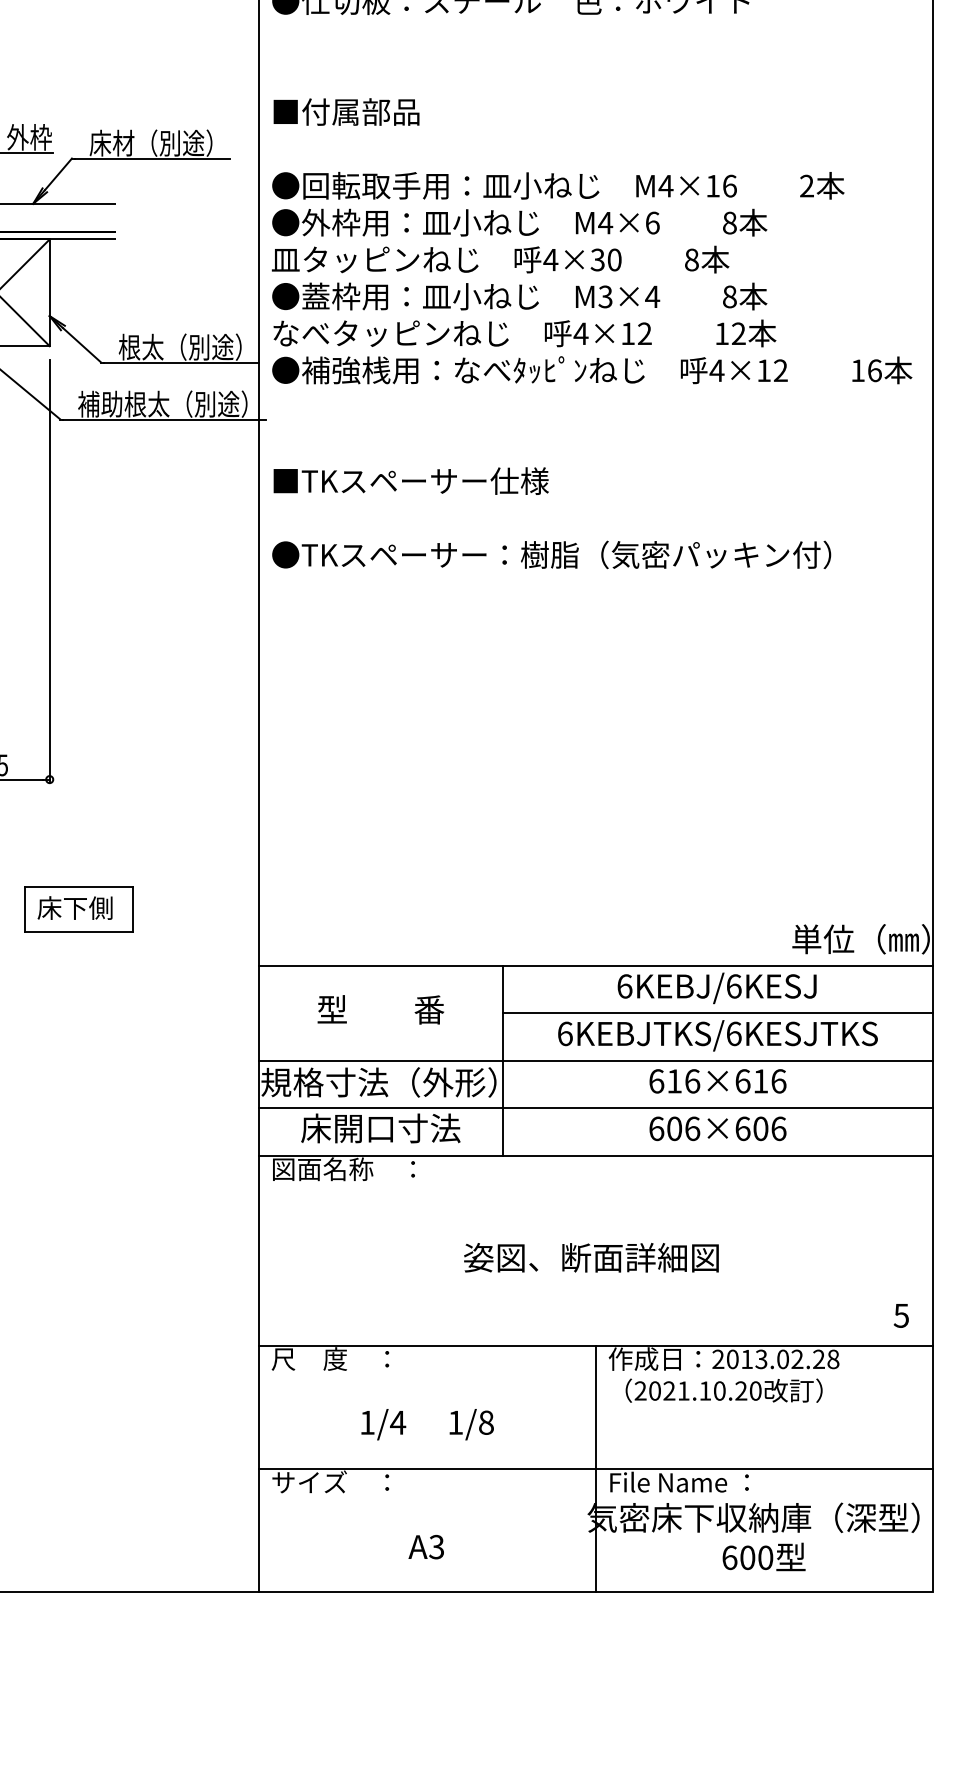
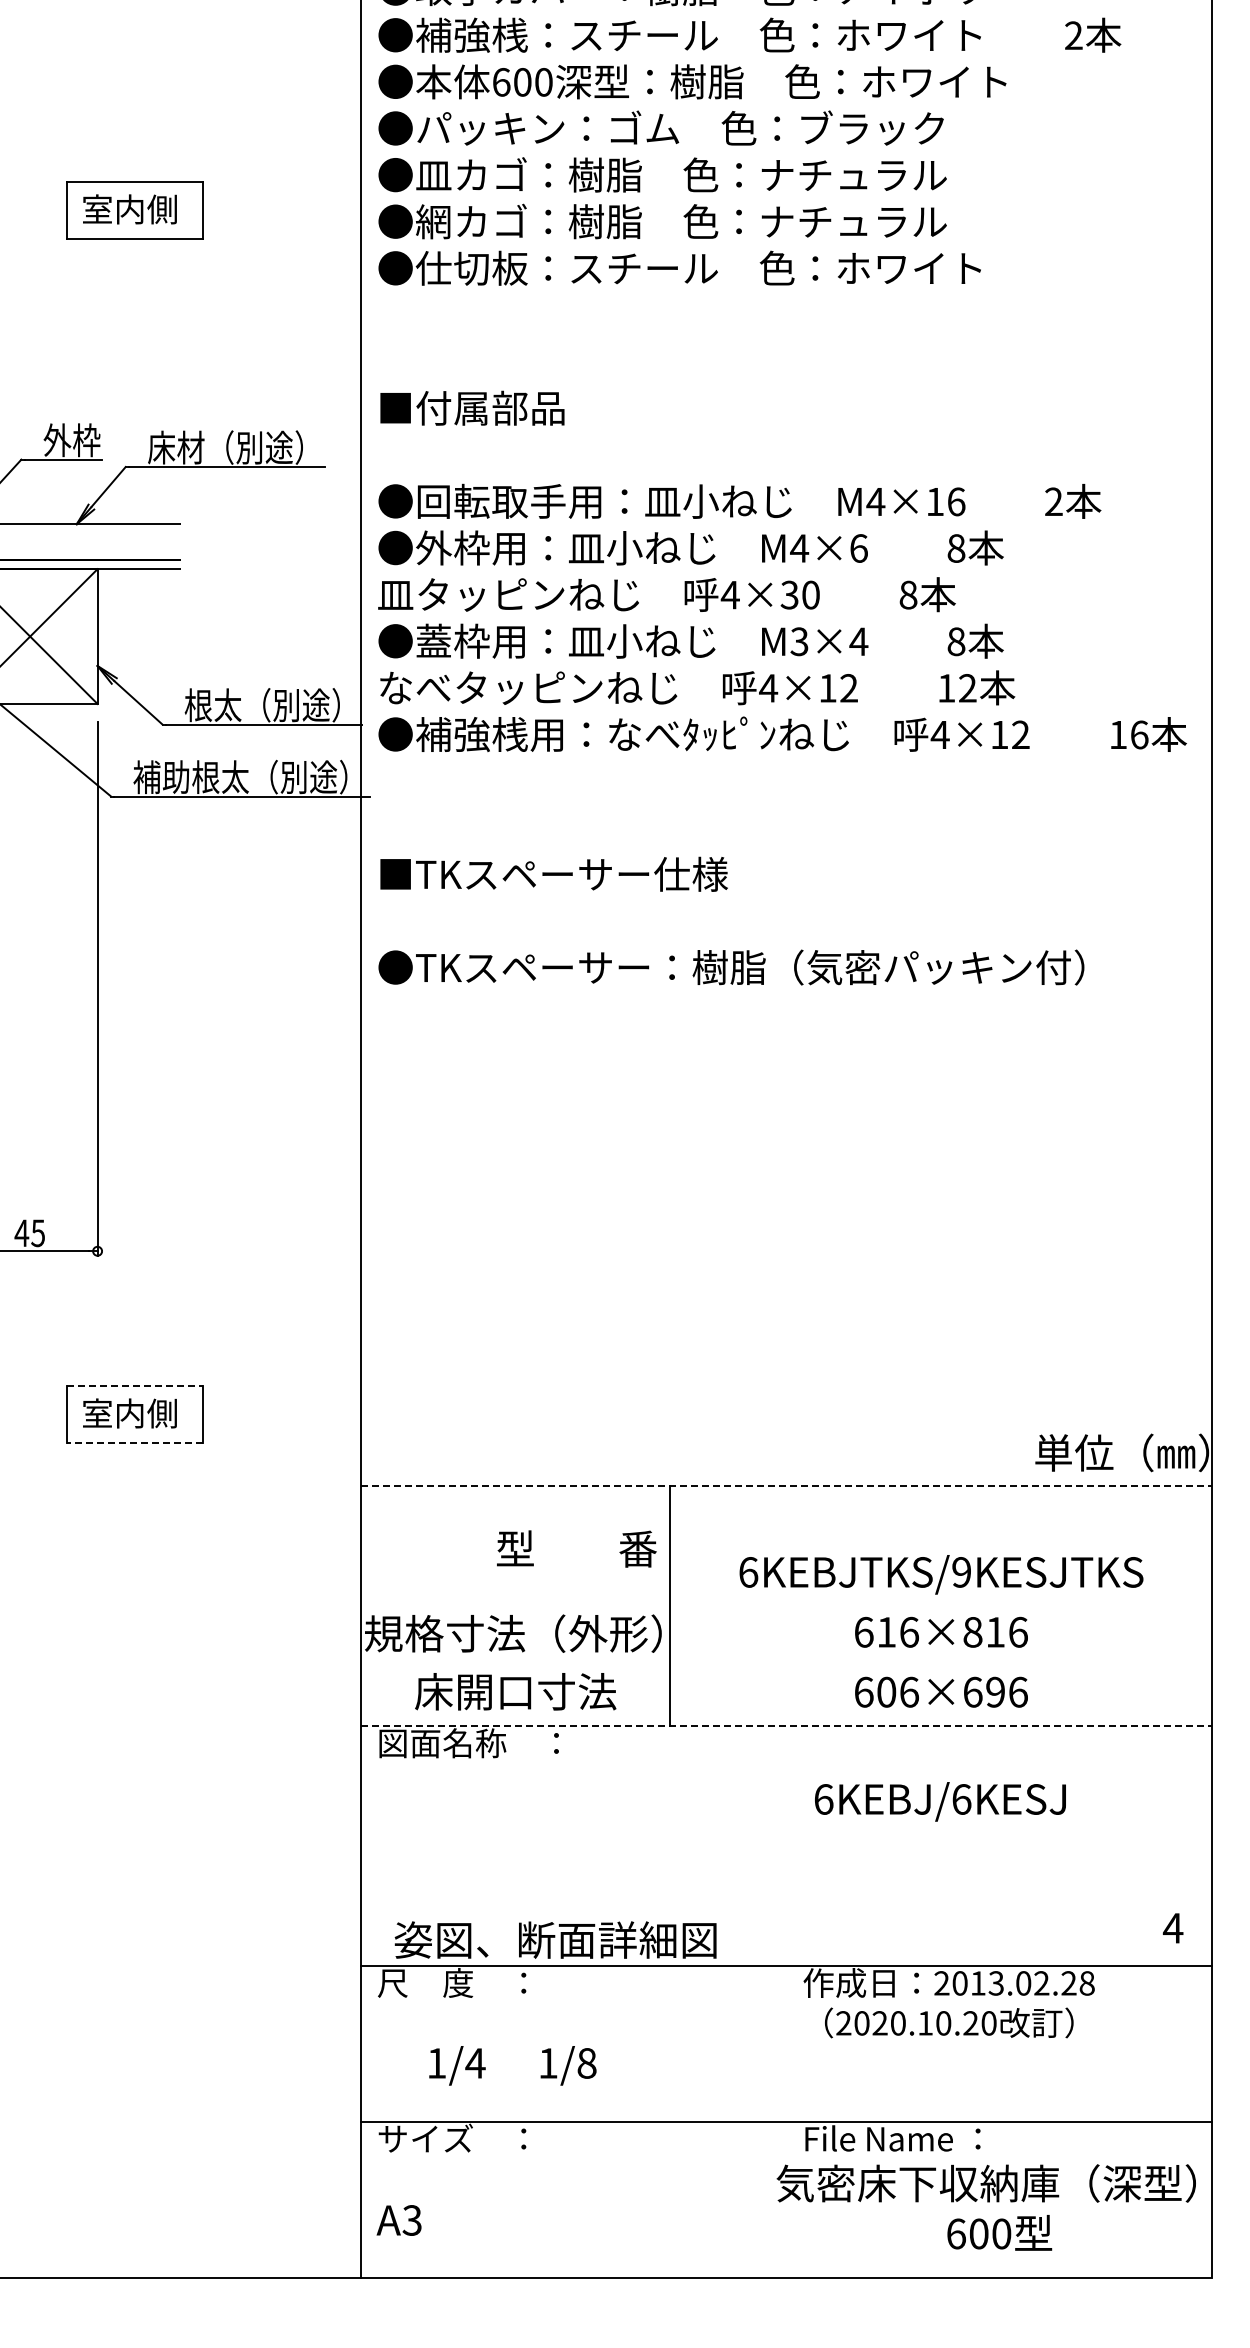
line: (78, 886) -> (134, 1386), solid -> dashed
text: (62, 908) -> (113, 1413), 床下側 -> 室内側
line: (78, 931) -> (134, 1443), solid -> dashed
line: (595, 965) -> (786, 1486), solid -> dashed
text: (717, 988) -> (940, 1801), moved
text: (380, 1009) -> (576, 1548), moved
line: (718, 1013) -> (941, 1546), removed
text: (733, 1033) -> (961, 1572), 6KEBJTKS/6KESJTKS -> 6KEBJTKS/9KESJTKS
line: (595, 1060) -> (786, 1606), removed
text: (742, 1080) -> (972, 1631), 616×616 -> 616×816
line: (595, 1108) -> (786, 1666), removed
text: (760, 1128) -> (995, 1691), 606×606 -> 606×696
line: (595, 1155) -> (786, 1726), solid -> dashed
text: (591, 1257) -> (555, 1939), moved
text: (900, 1315) -> (1172, 1928), 5 -> 4
text: (683, 1391) -> (898, 2023), 2021.10.20 -> 2020.10.20
text: (427, 1424) -> (512, 2065), moved
line: (595, 1468) -> (786, 2121), removed
text: (425, 1547) -> (398, 2220), moved

